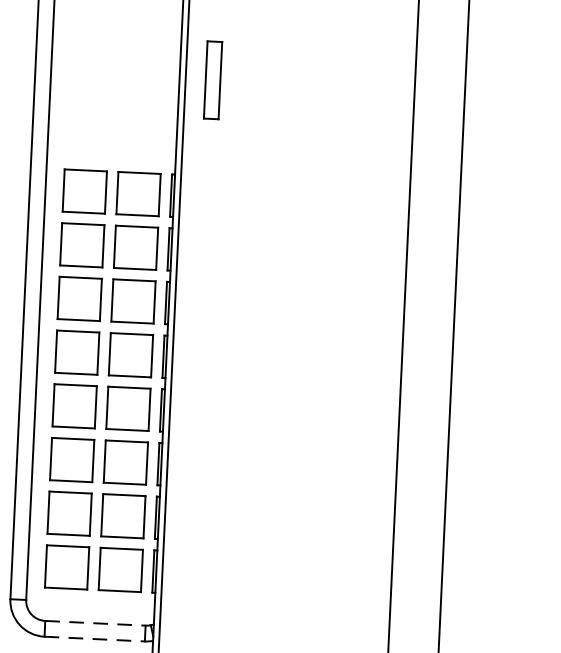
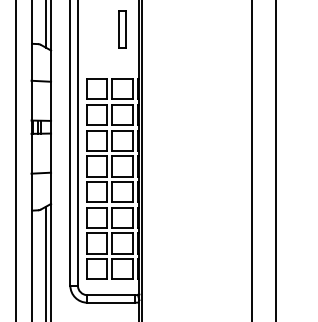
part: (213, 80) -> (122, 29), moved
line: (95, 623) -> (111, 295), dashed -> solid
line: (94, 638) -> (111, 302), dashed -> solid

